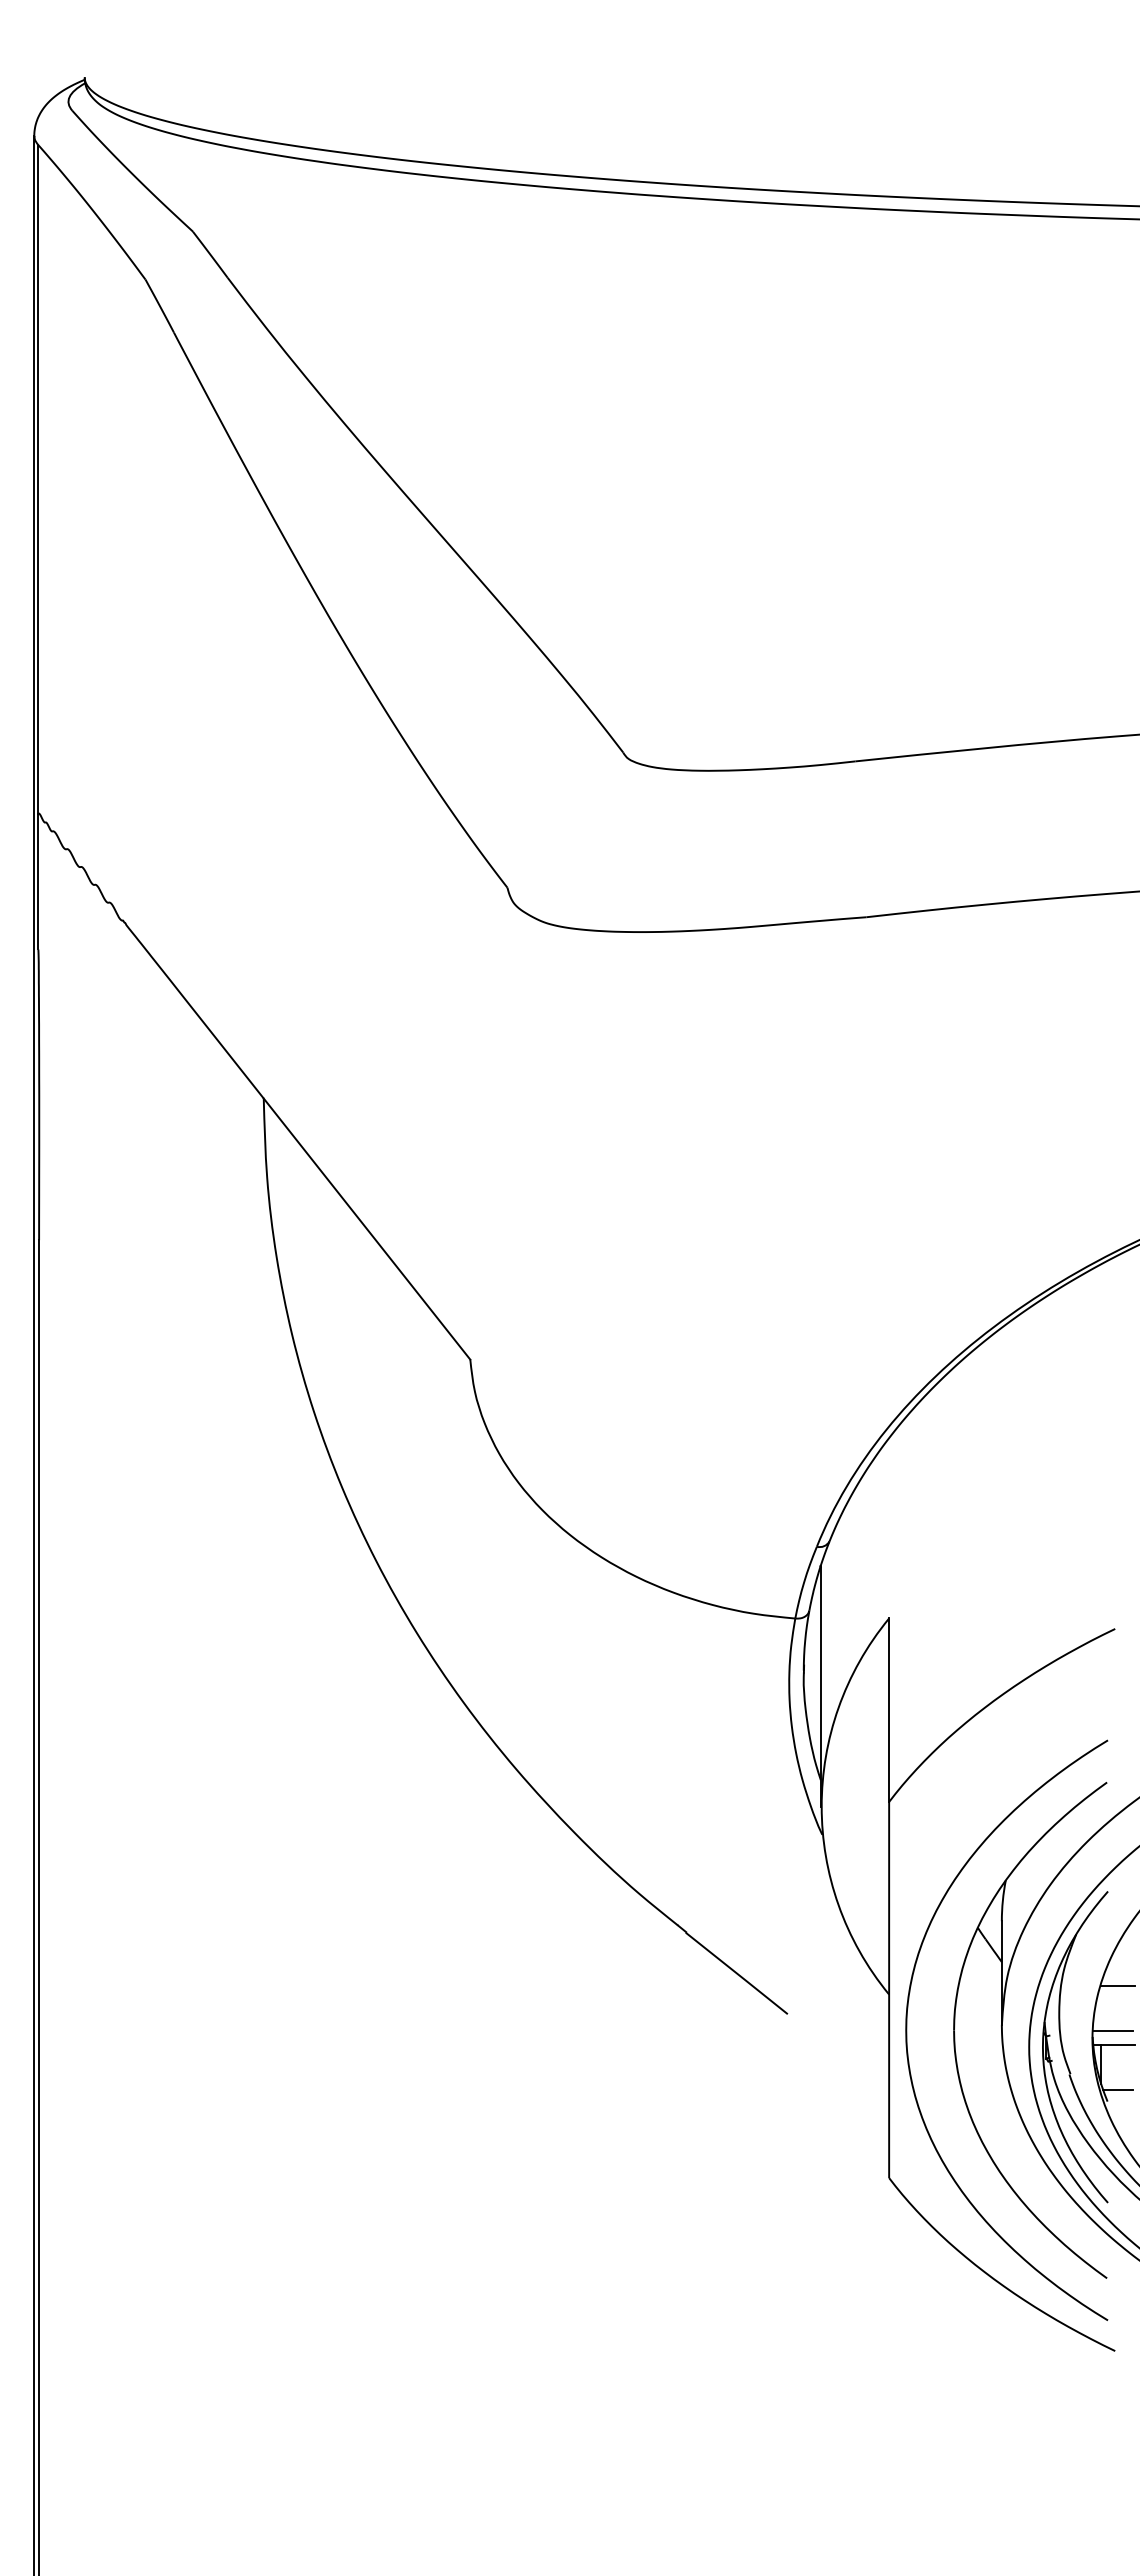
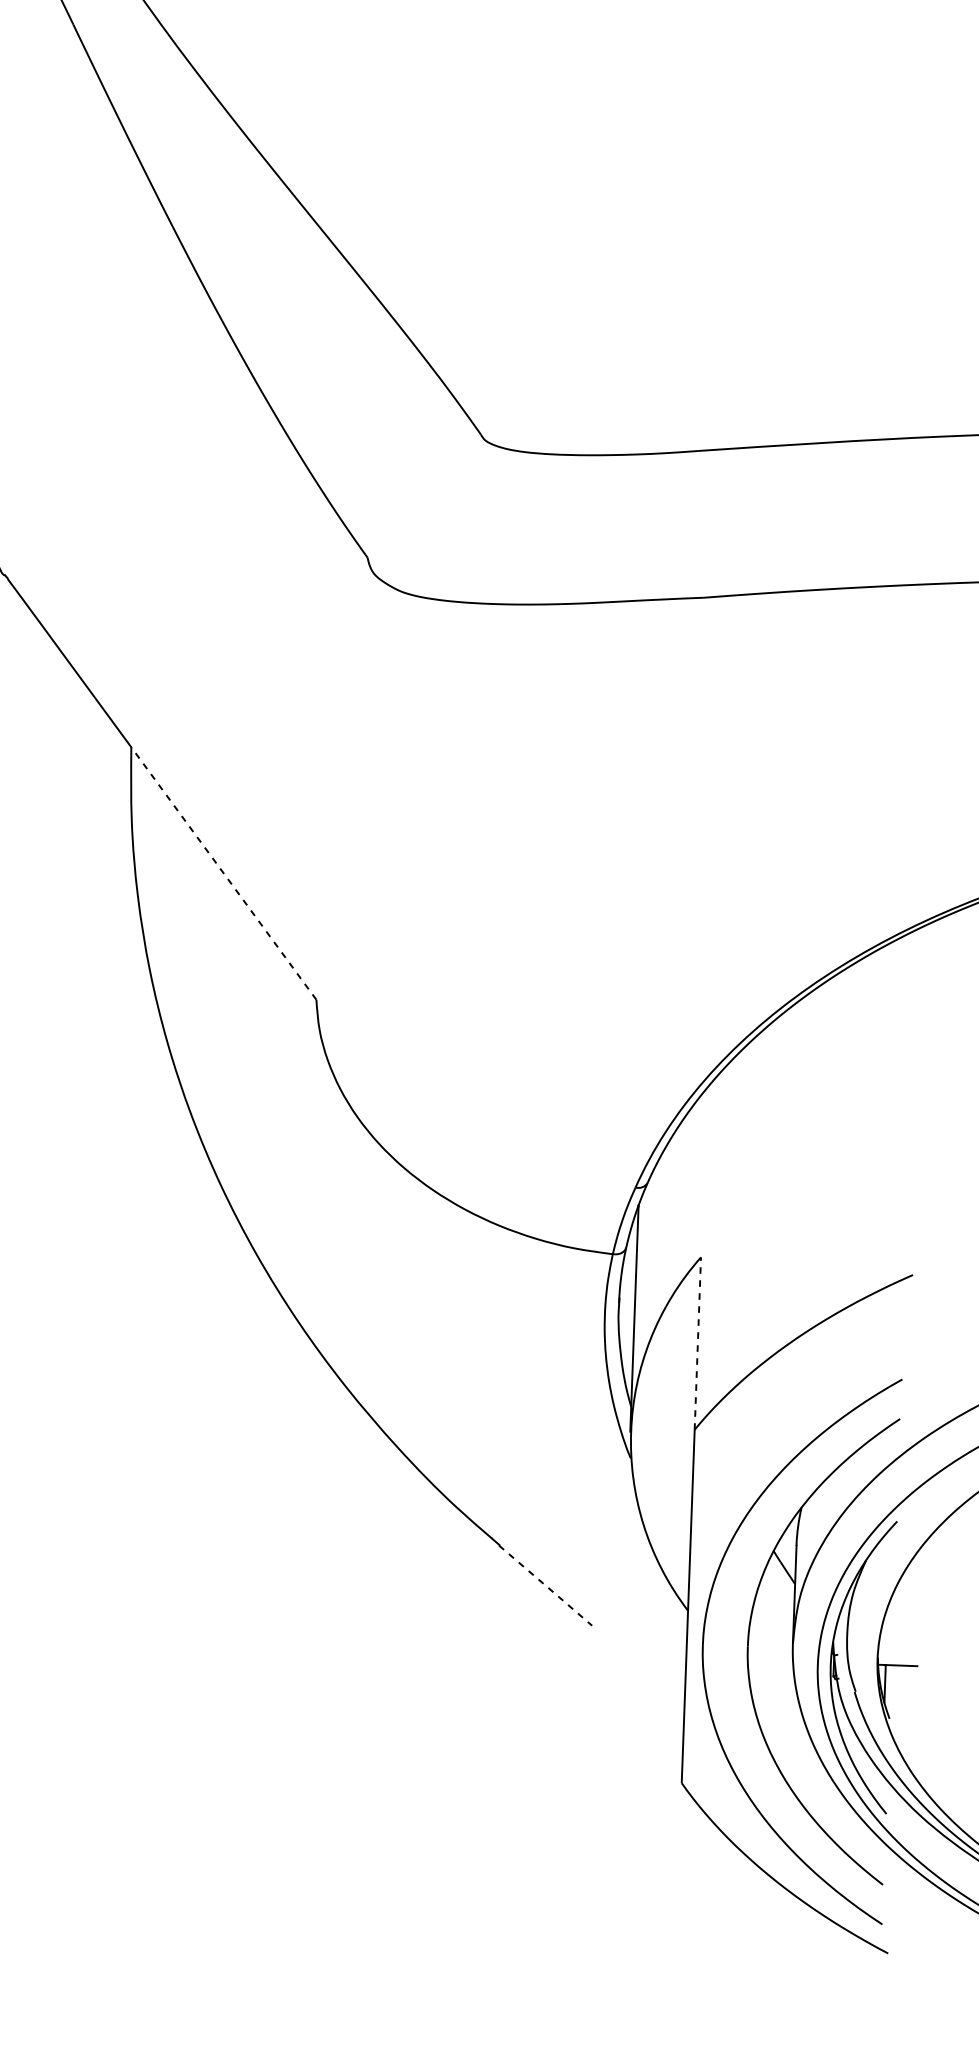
line: (366, 1228) -> (223, 872), solid -> dashed
line: (889, 1710) -> (698, 1343), solid -> dashed
line: (737, 1974) -> (546, 1586), solid -> dashed
line: (1117, 1985) -> (902, 1610), removed
line: (1112, 2031) -> (896, 1653), removed
line: (1117, 2089) -> (899, 1707), removed

